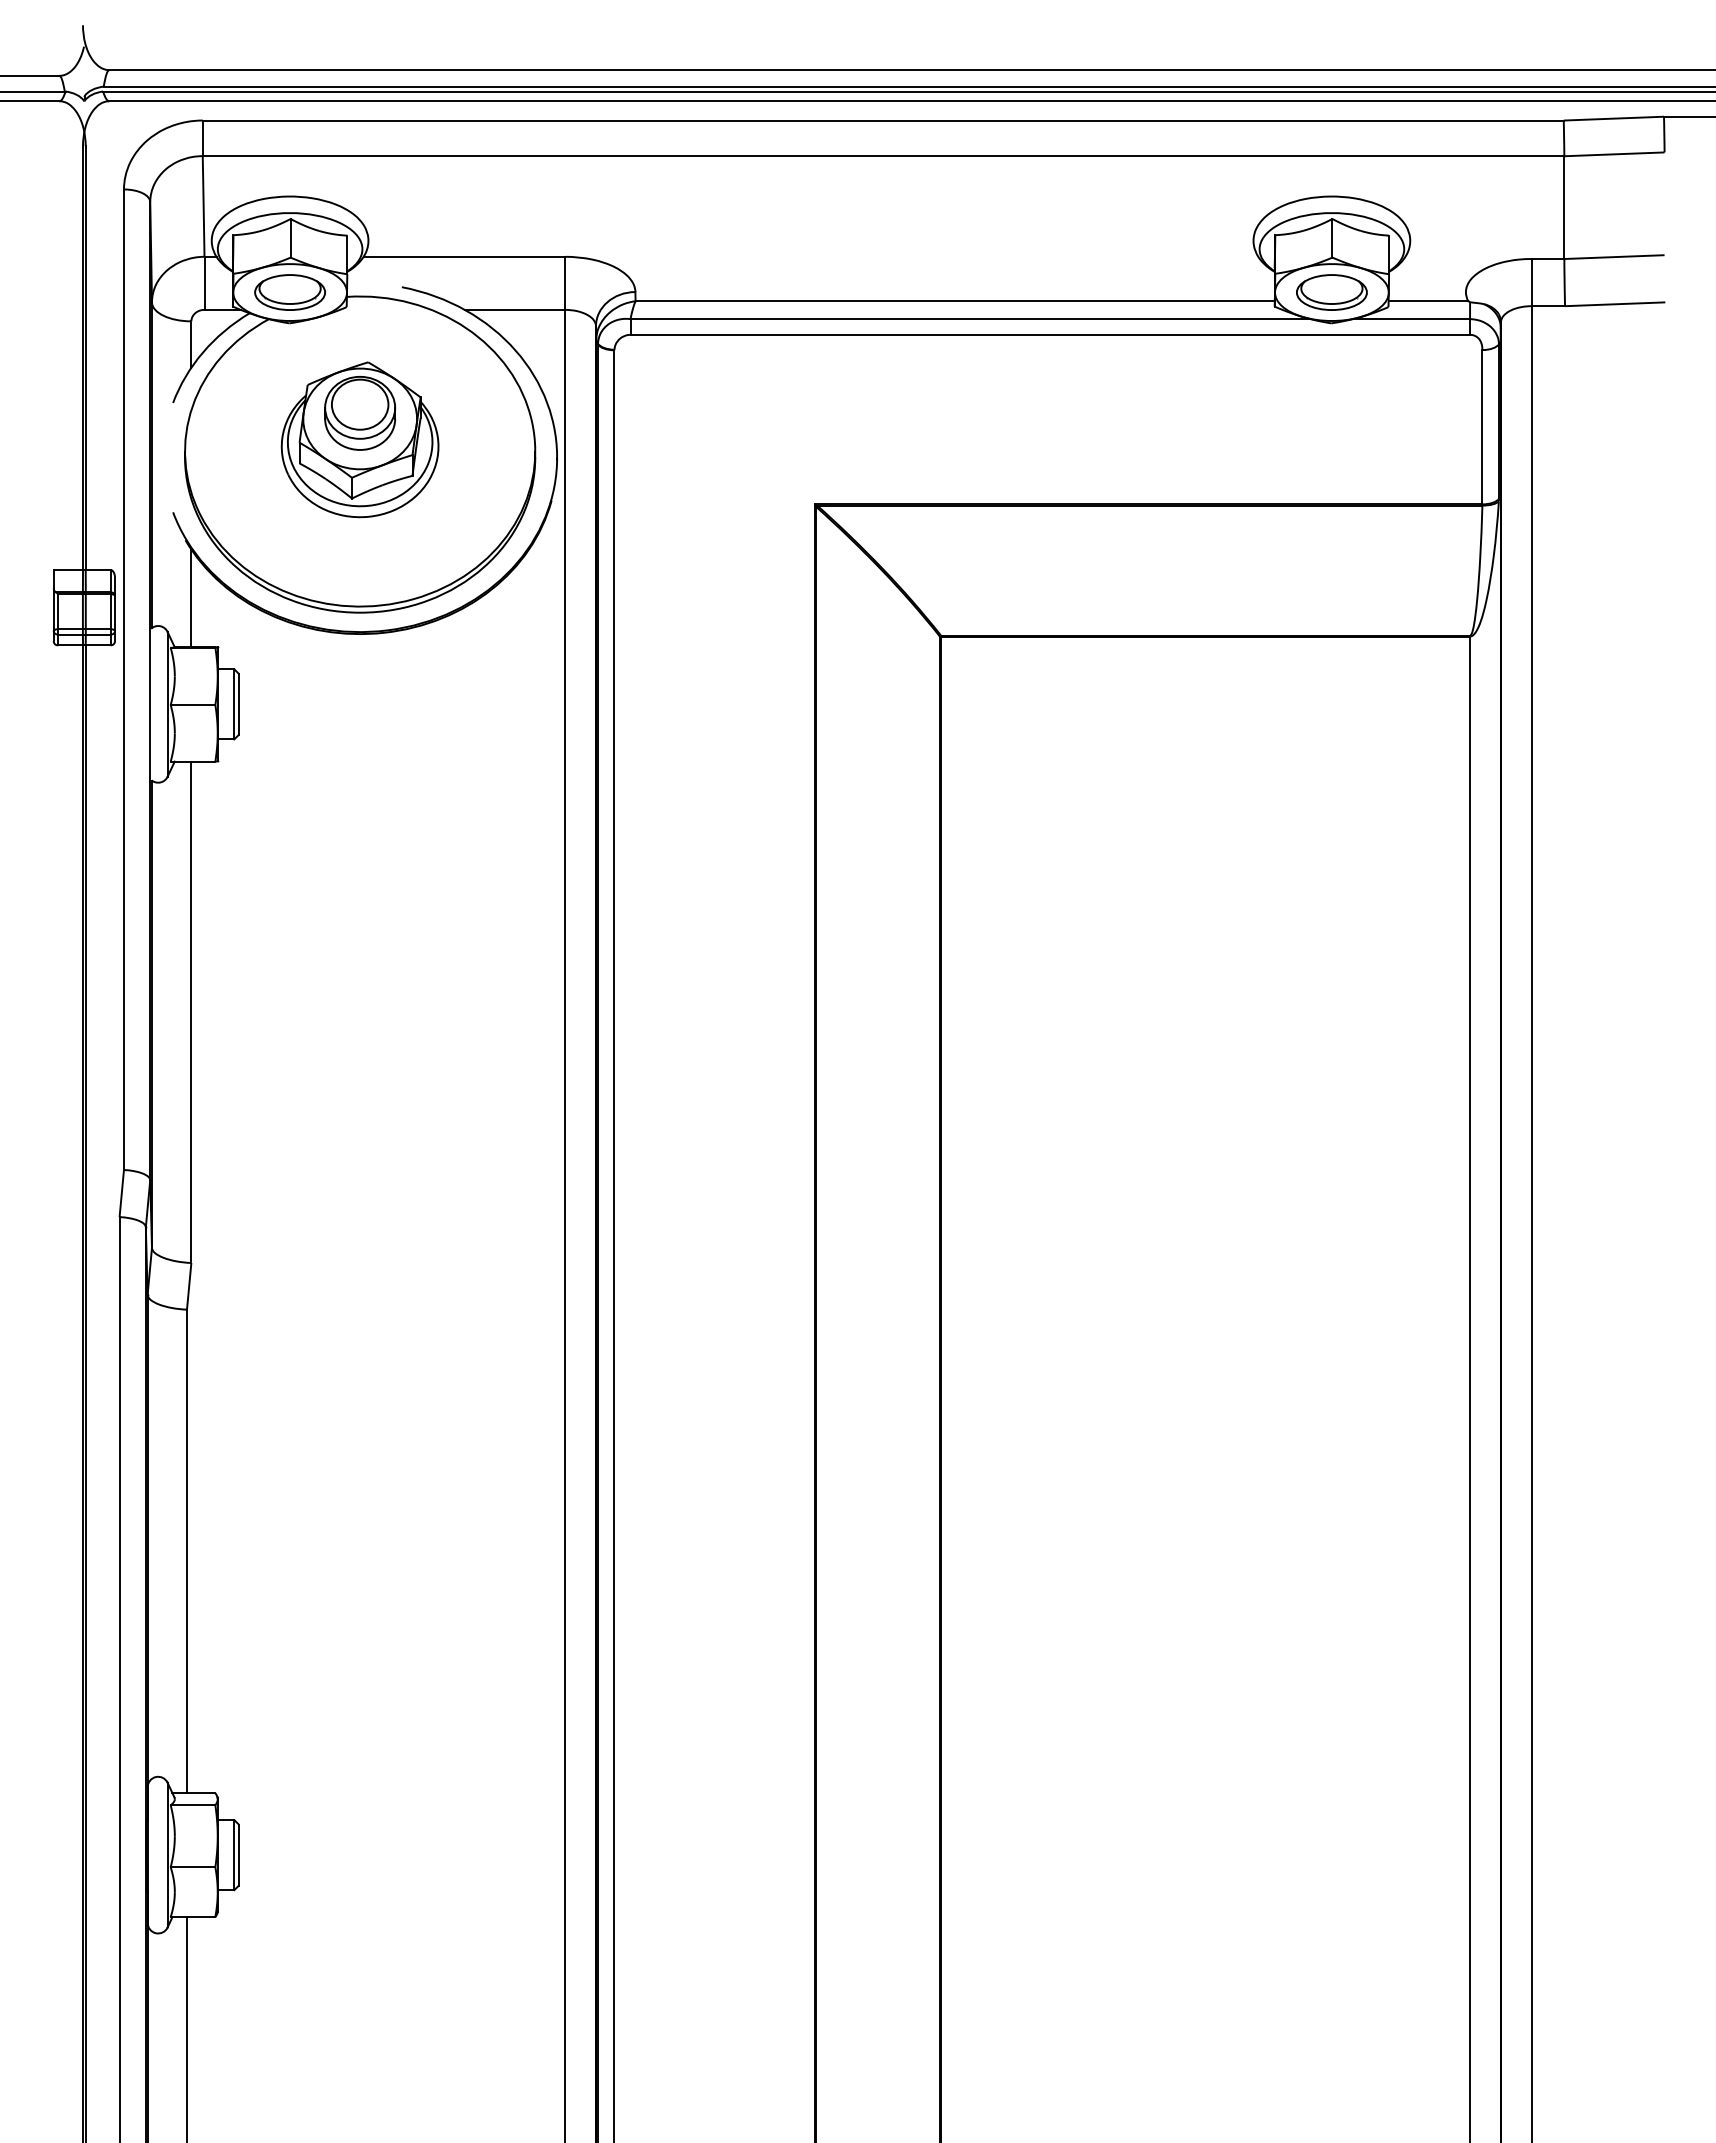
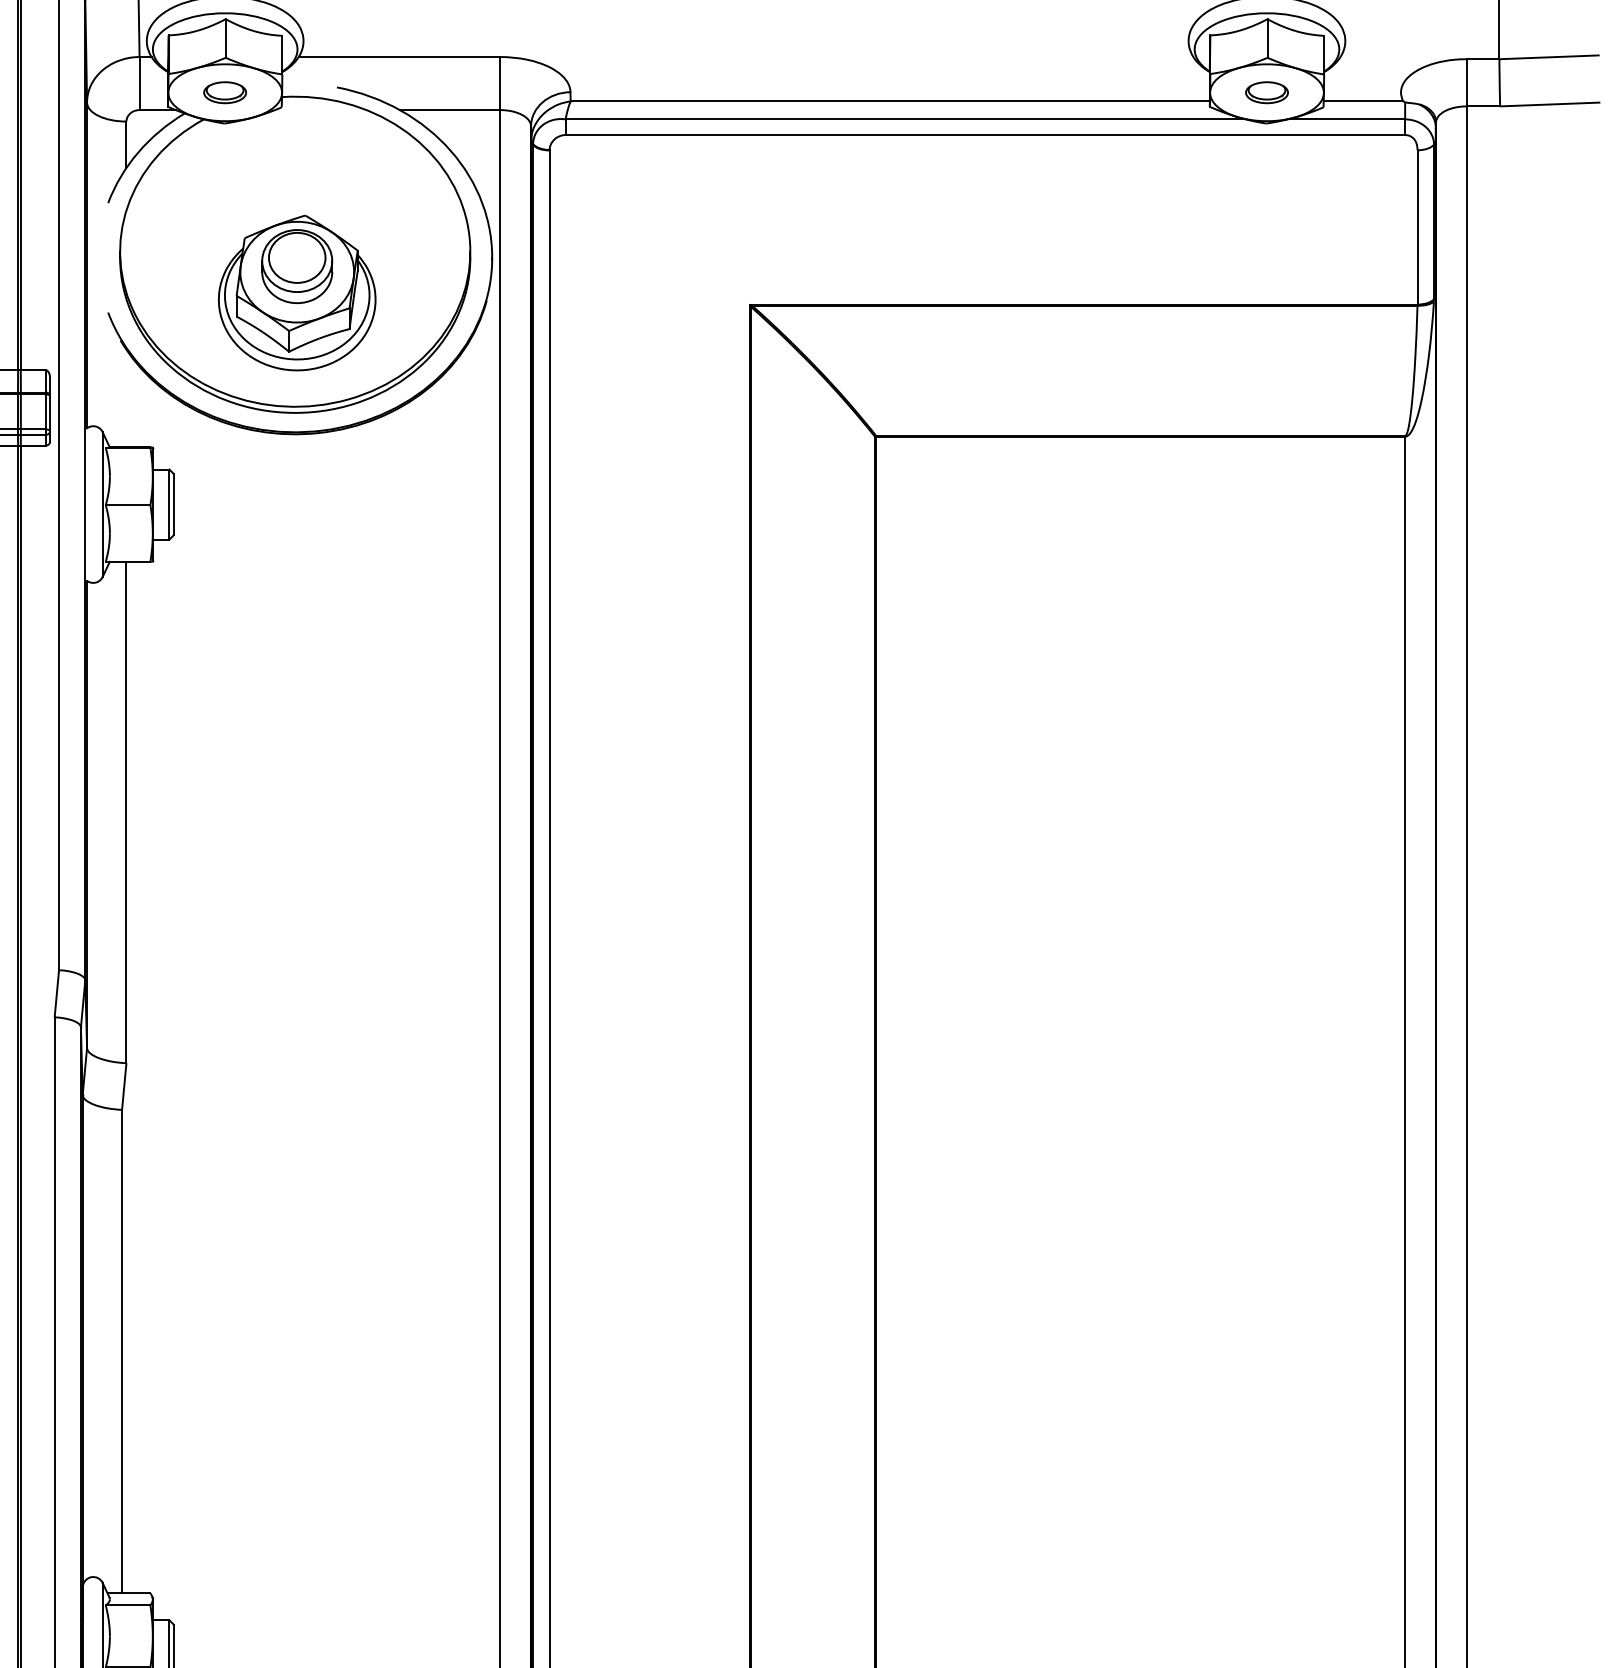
part: (289, 292) -> (224, 92), size x0.6
part: (1331, 292) -> (1266, 92), size x0.6
part: (359, 439) -> (296, 292), moved
line: (191, 598) -> (126, 398), removed

